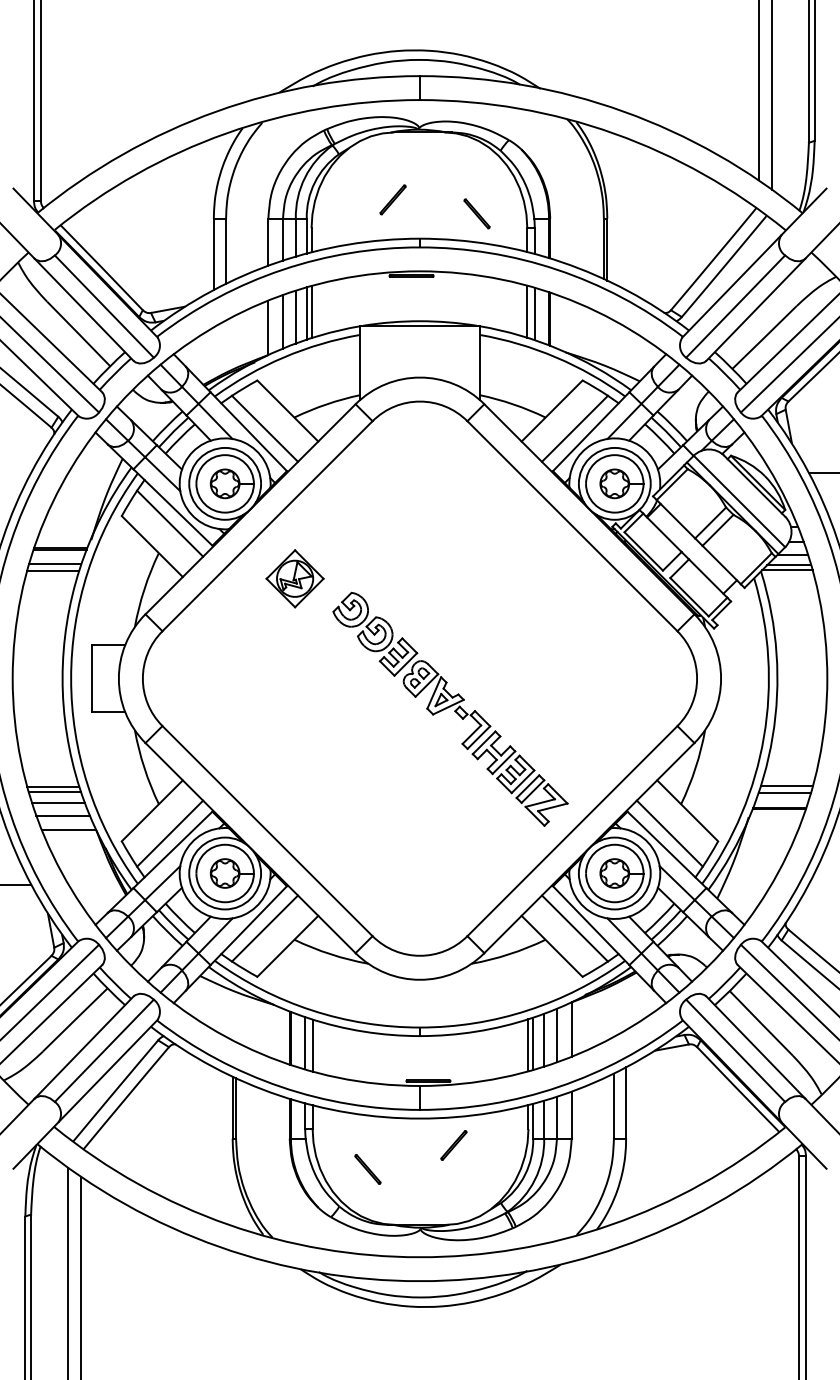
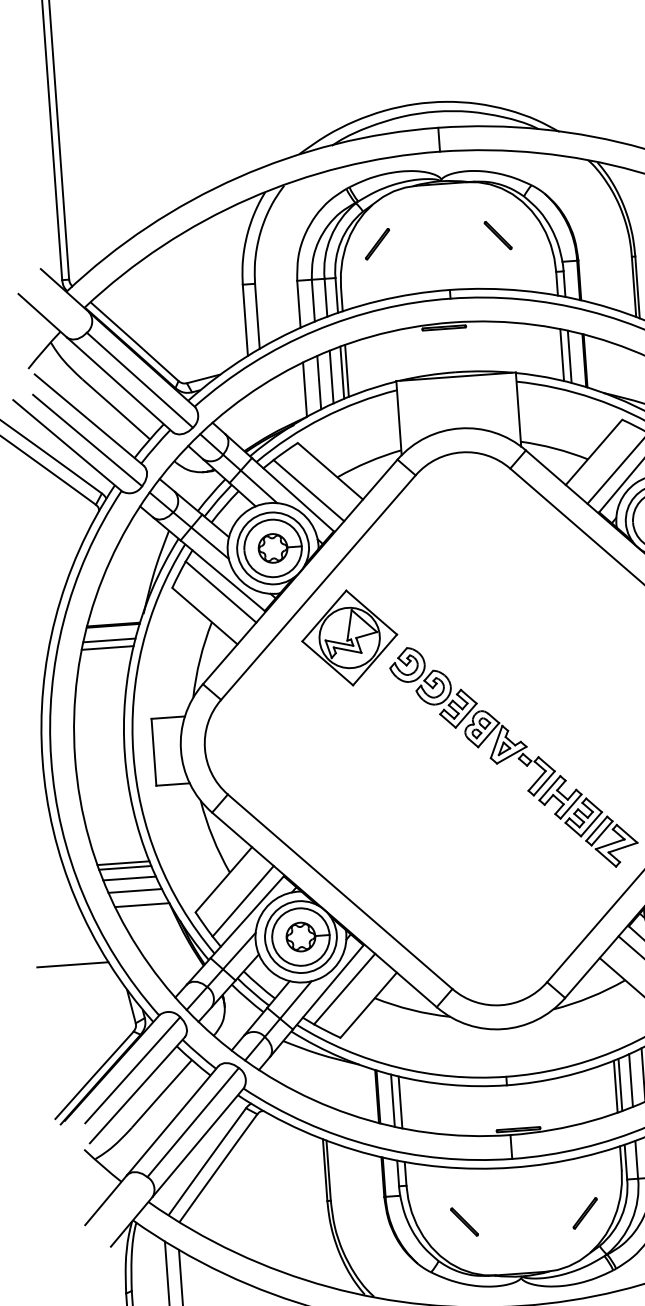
part: (392, 199) -> (376, 243), moved
part: (476, 213) -> (497, 235), moved
part: (294, 578) -> (349, 637), size x1.67
part: (453, 1145) -> (584, 1213), moved

